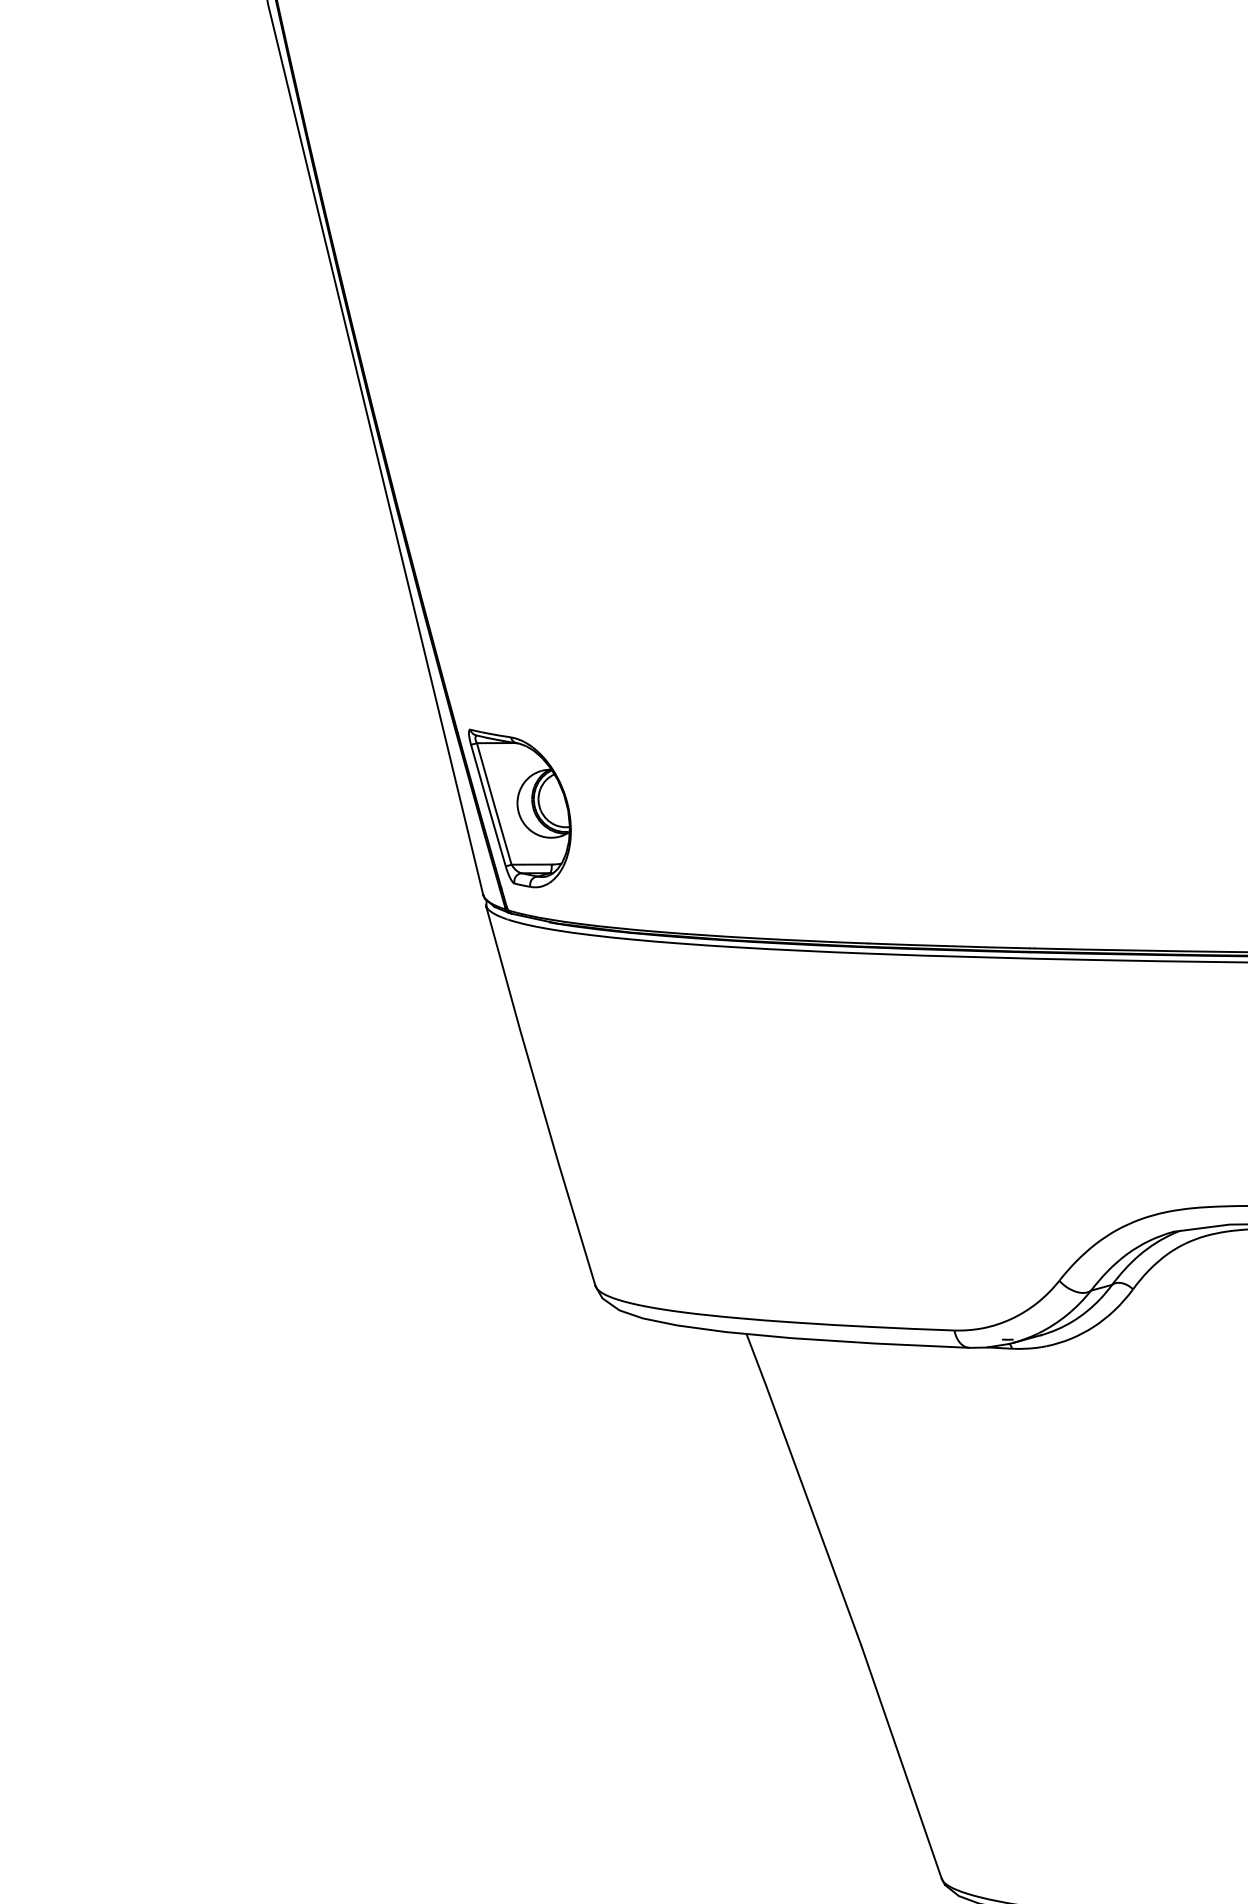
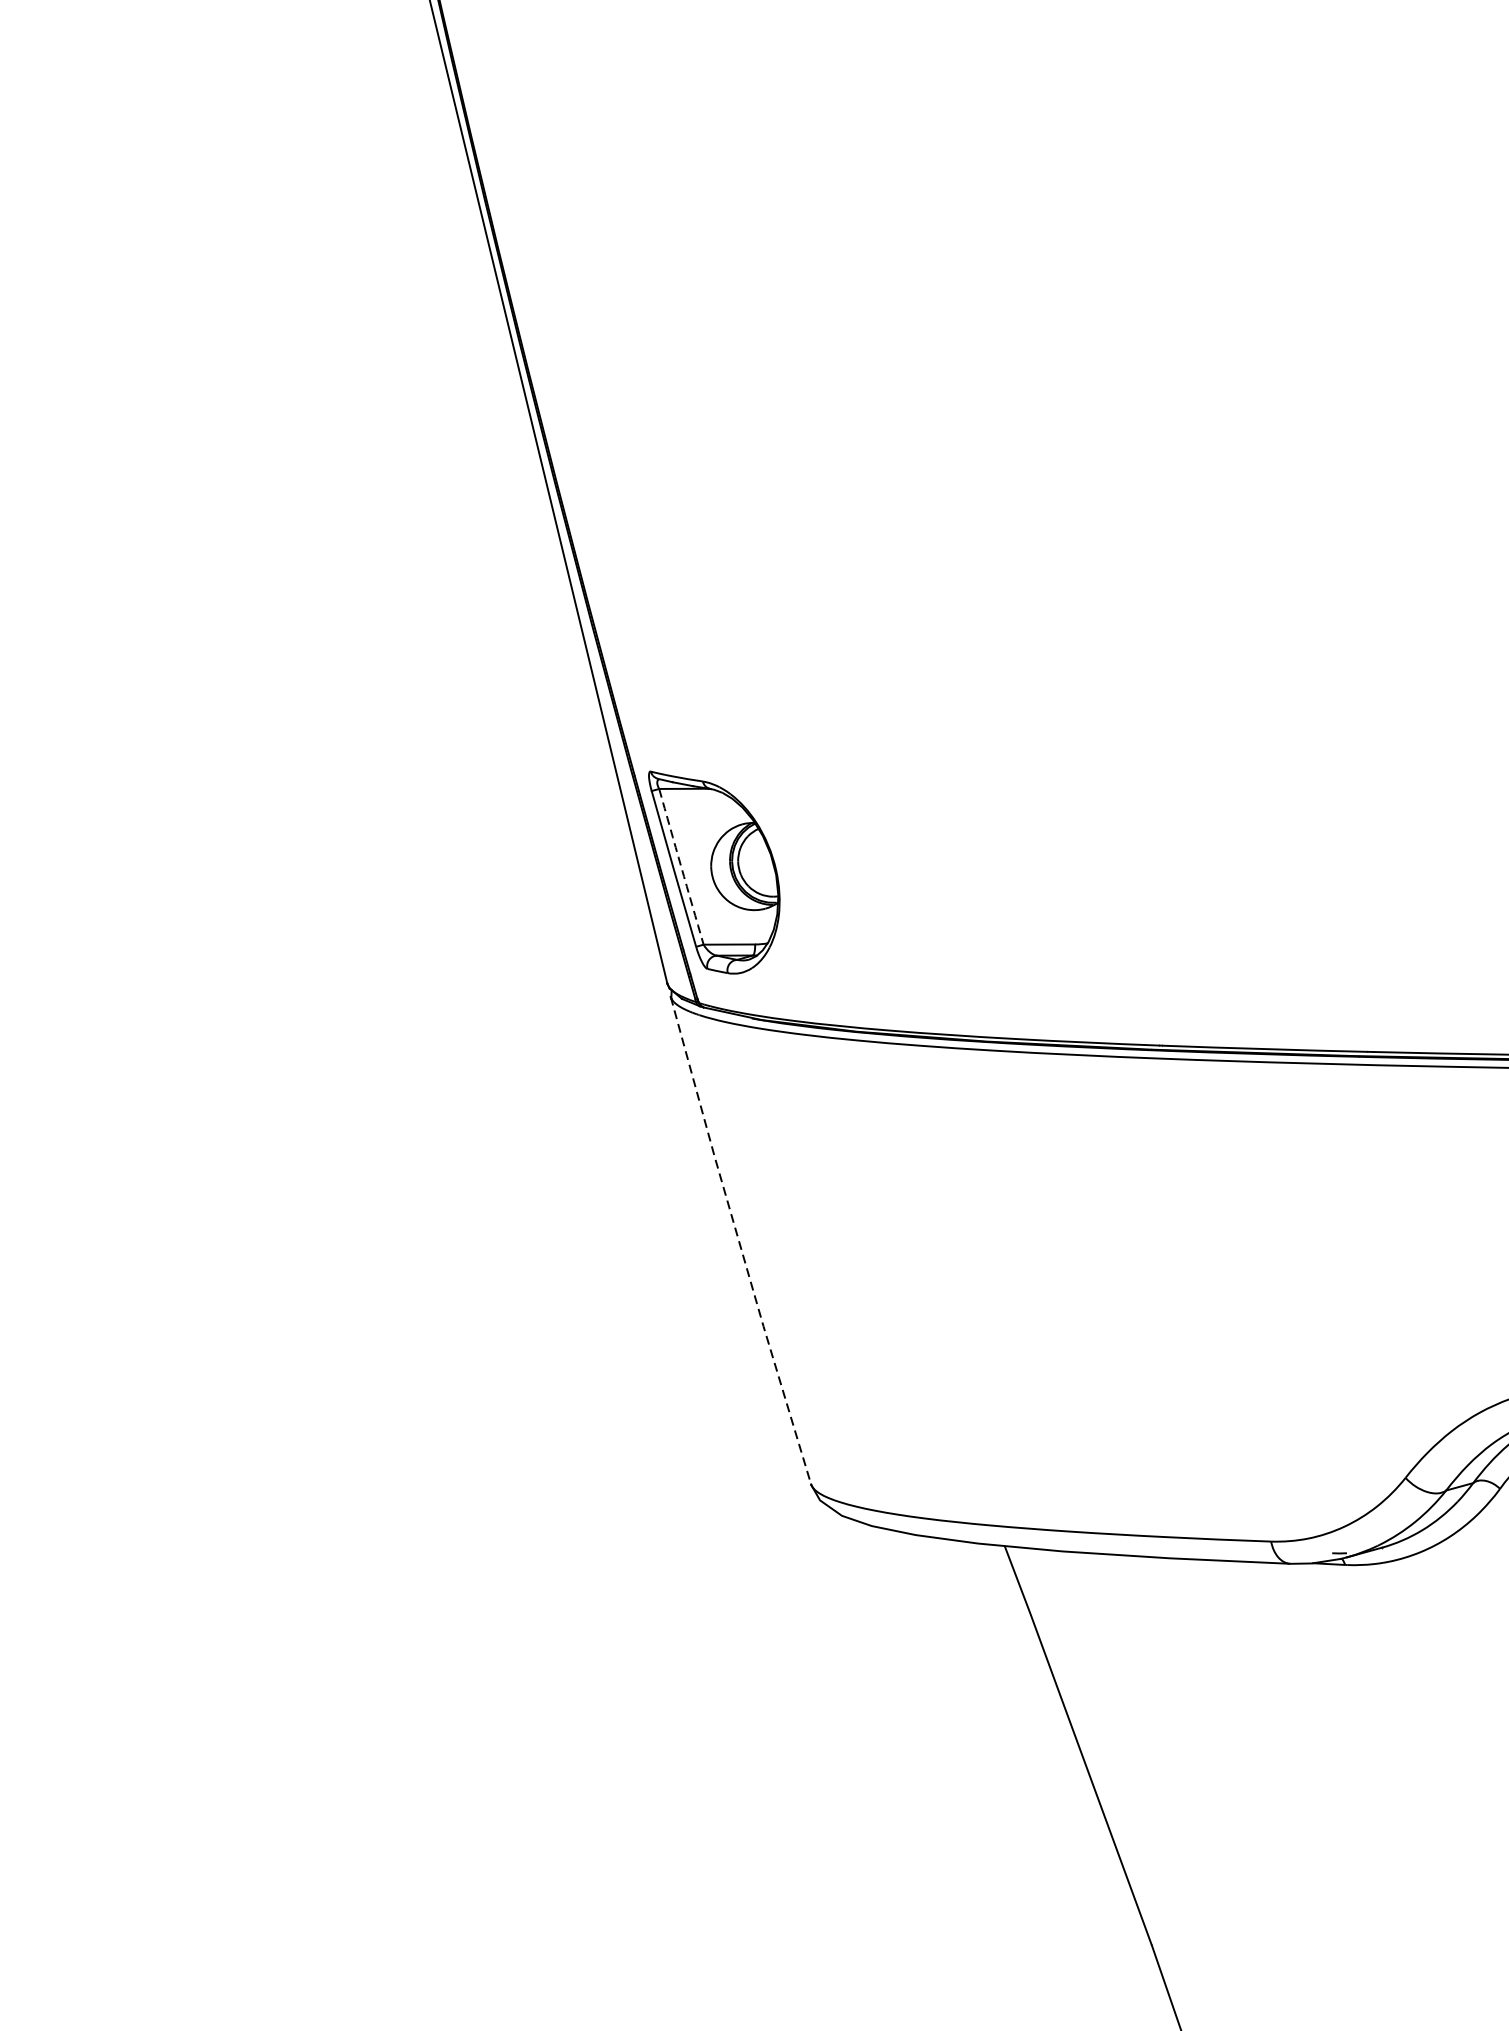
arc: (494, 804) -> (681, 867), solid -> dashed
line: (539, 1096) -> (739, 1241), solid -> dashed

